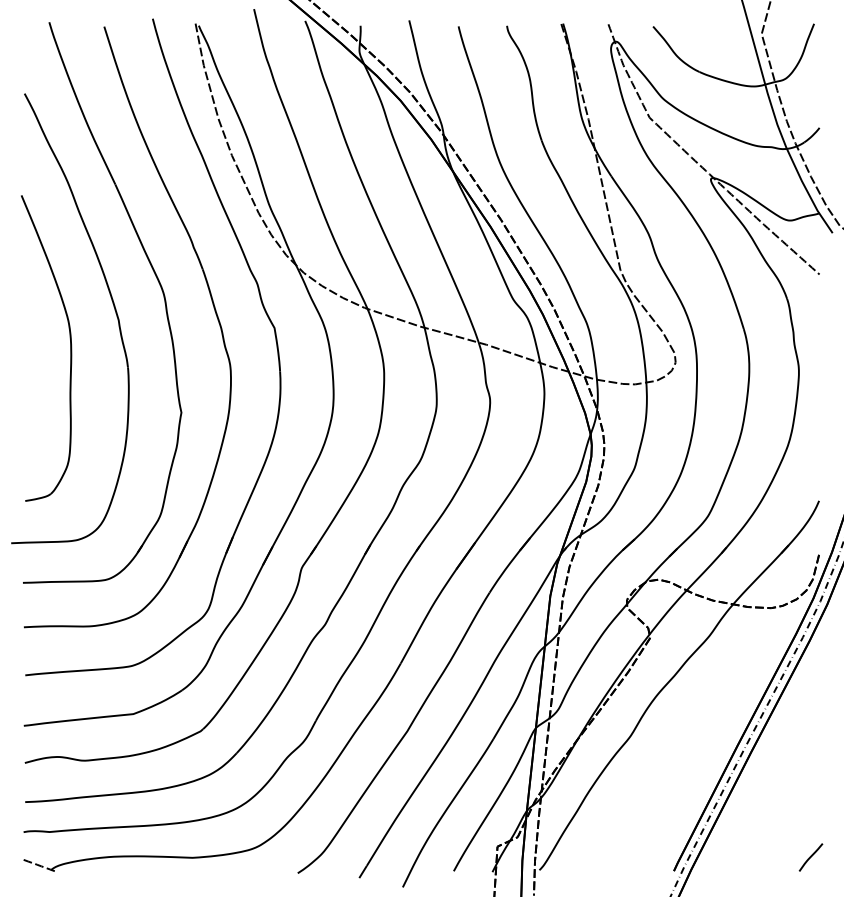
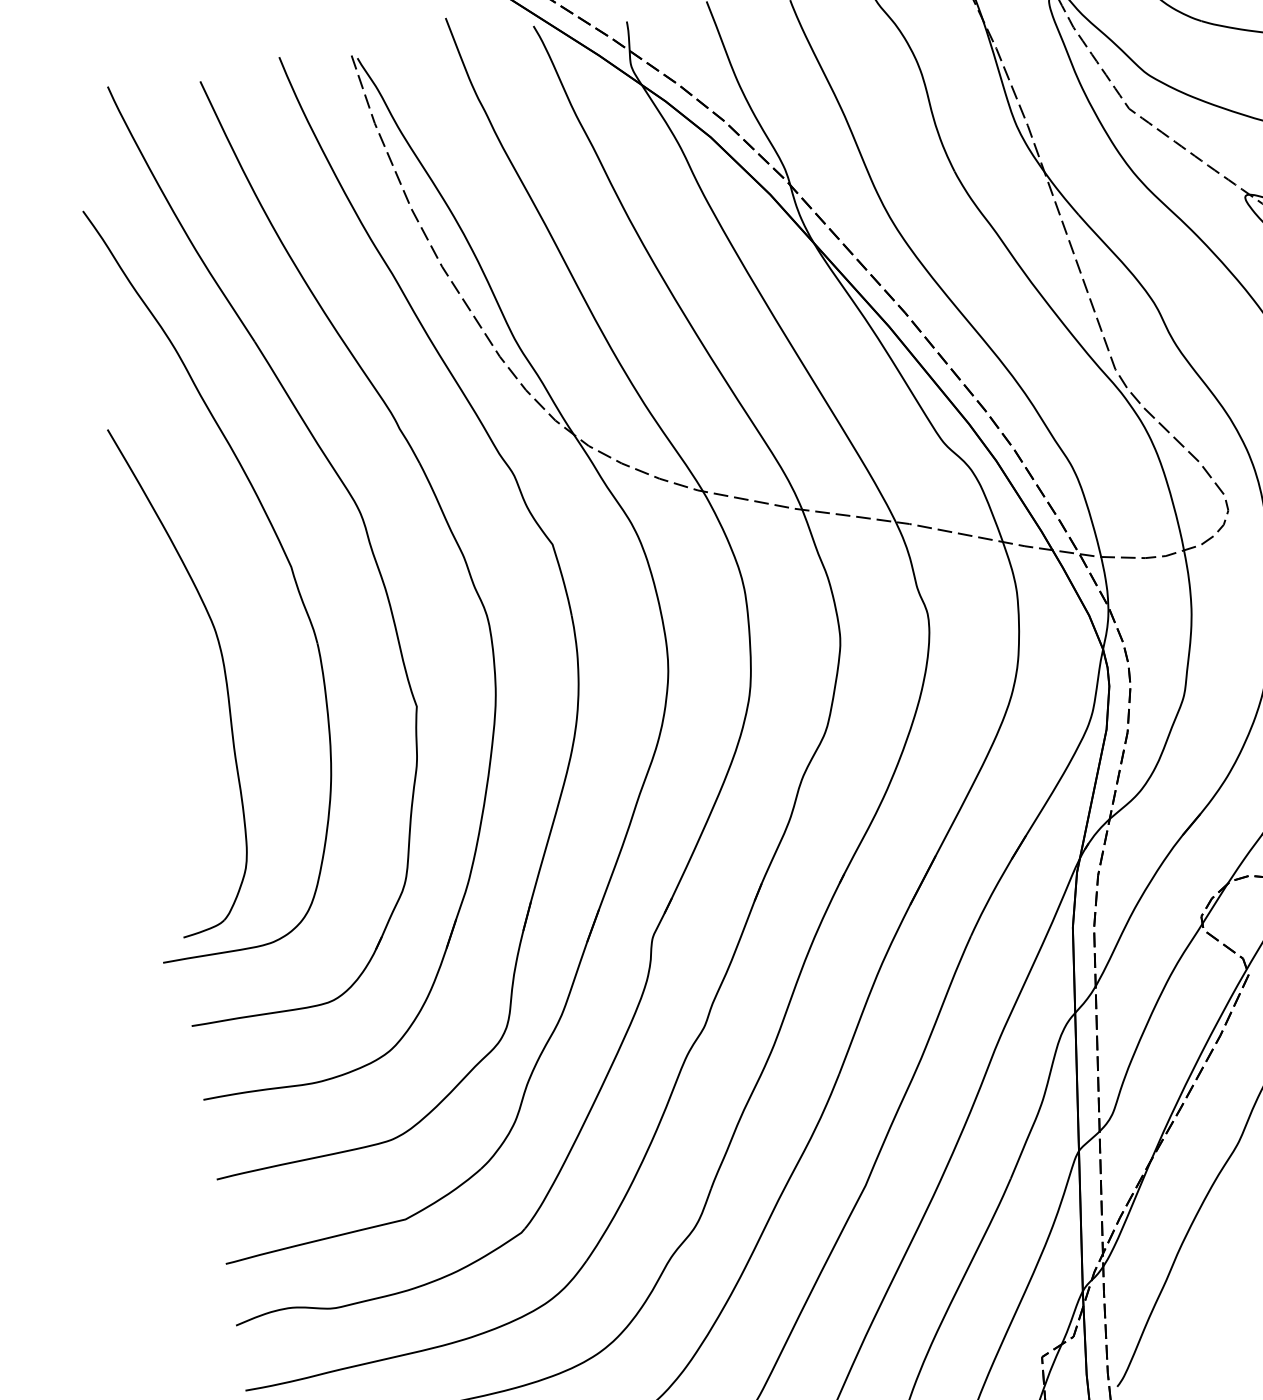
part: (70, 348) -> (224, 673), moved

